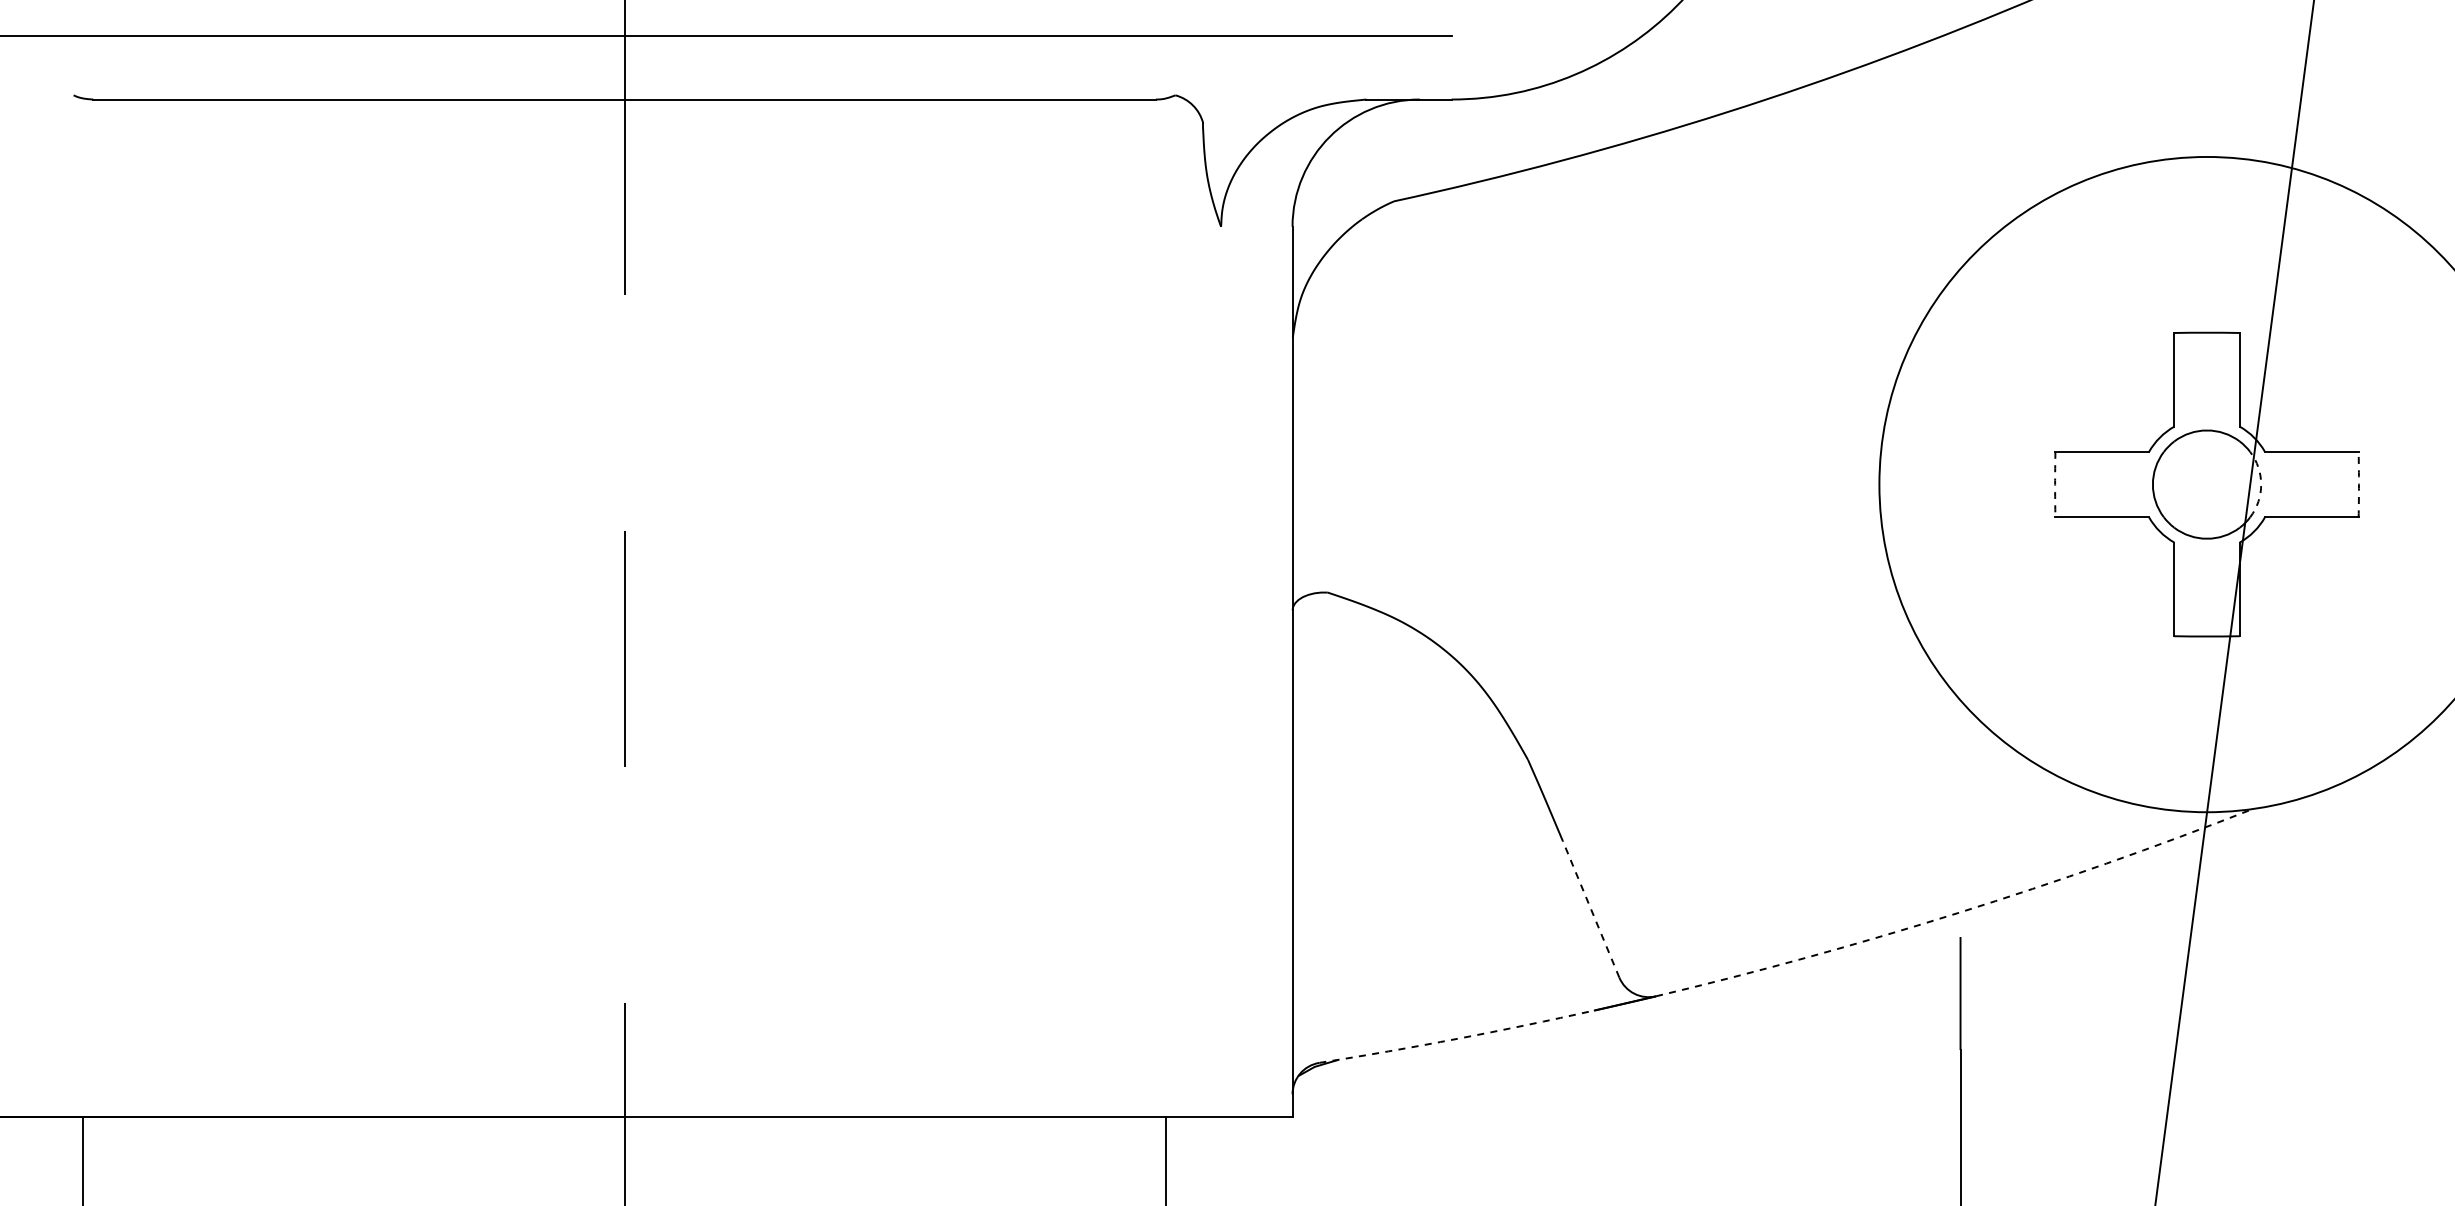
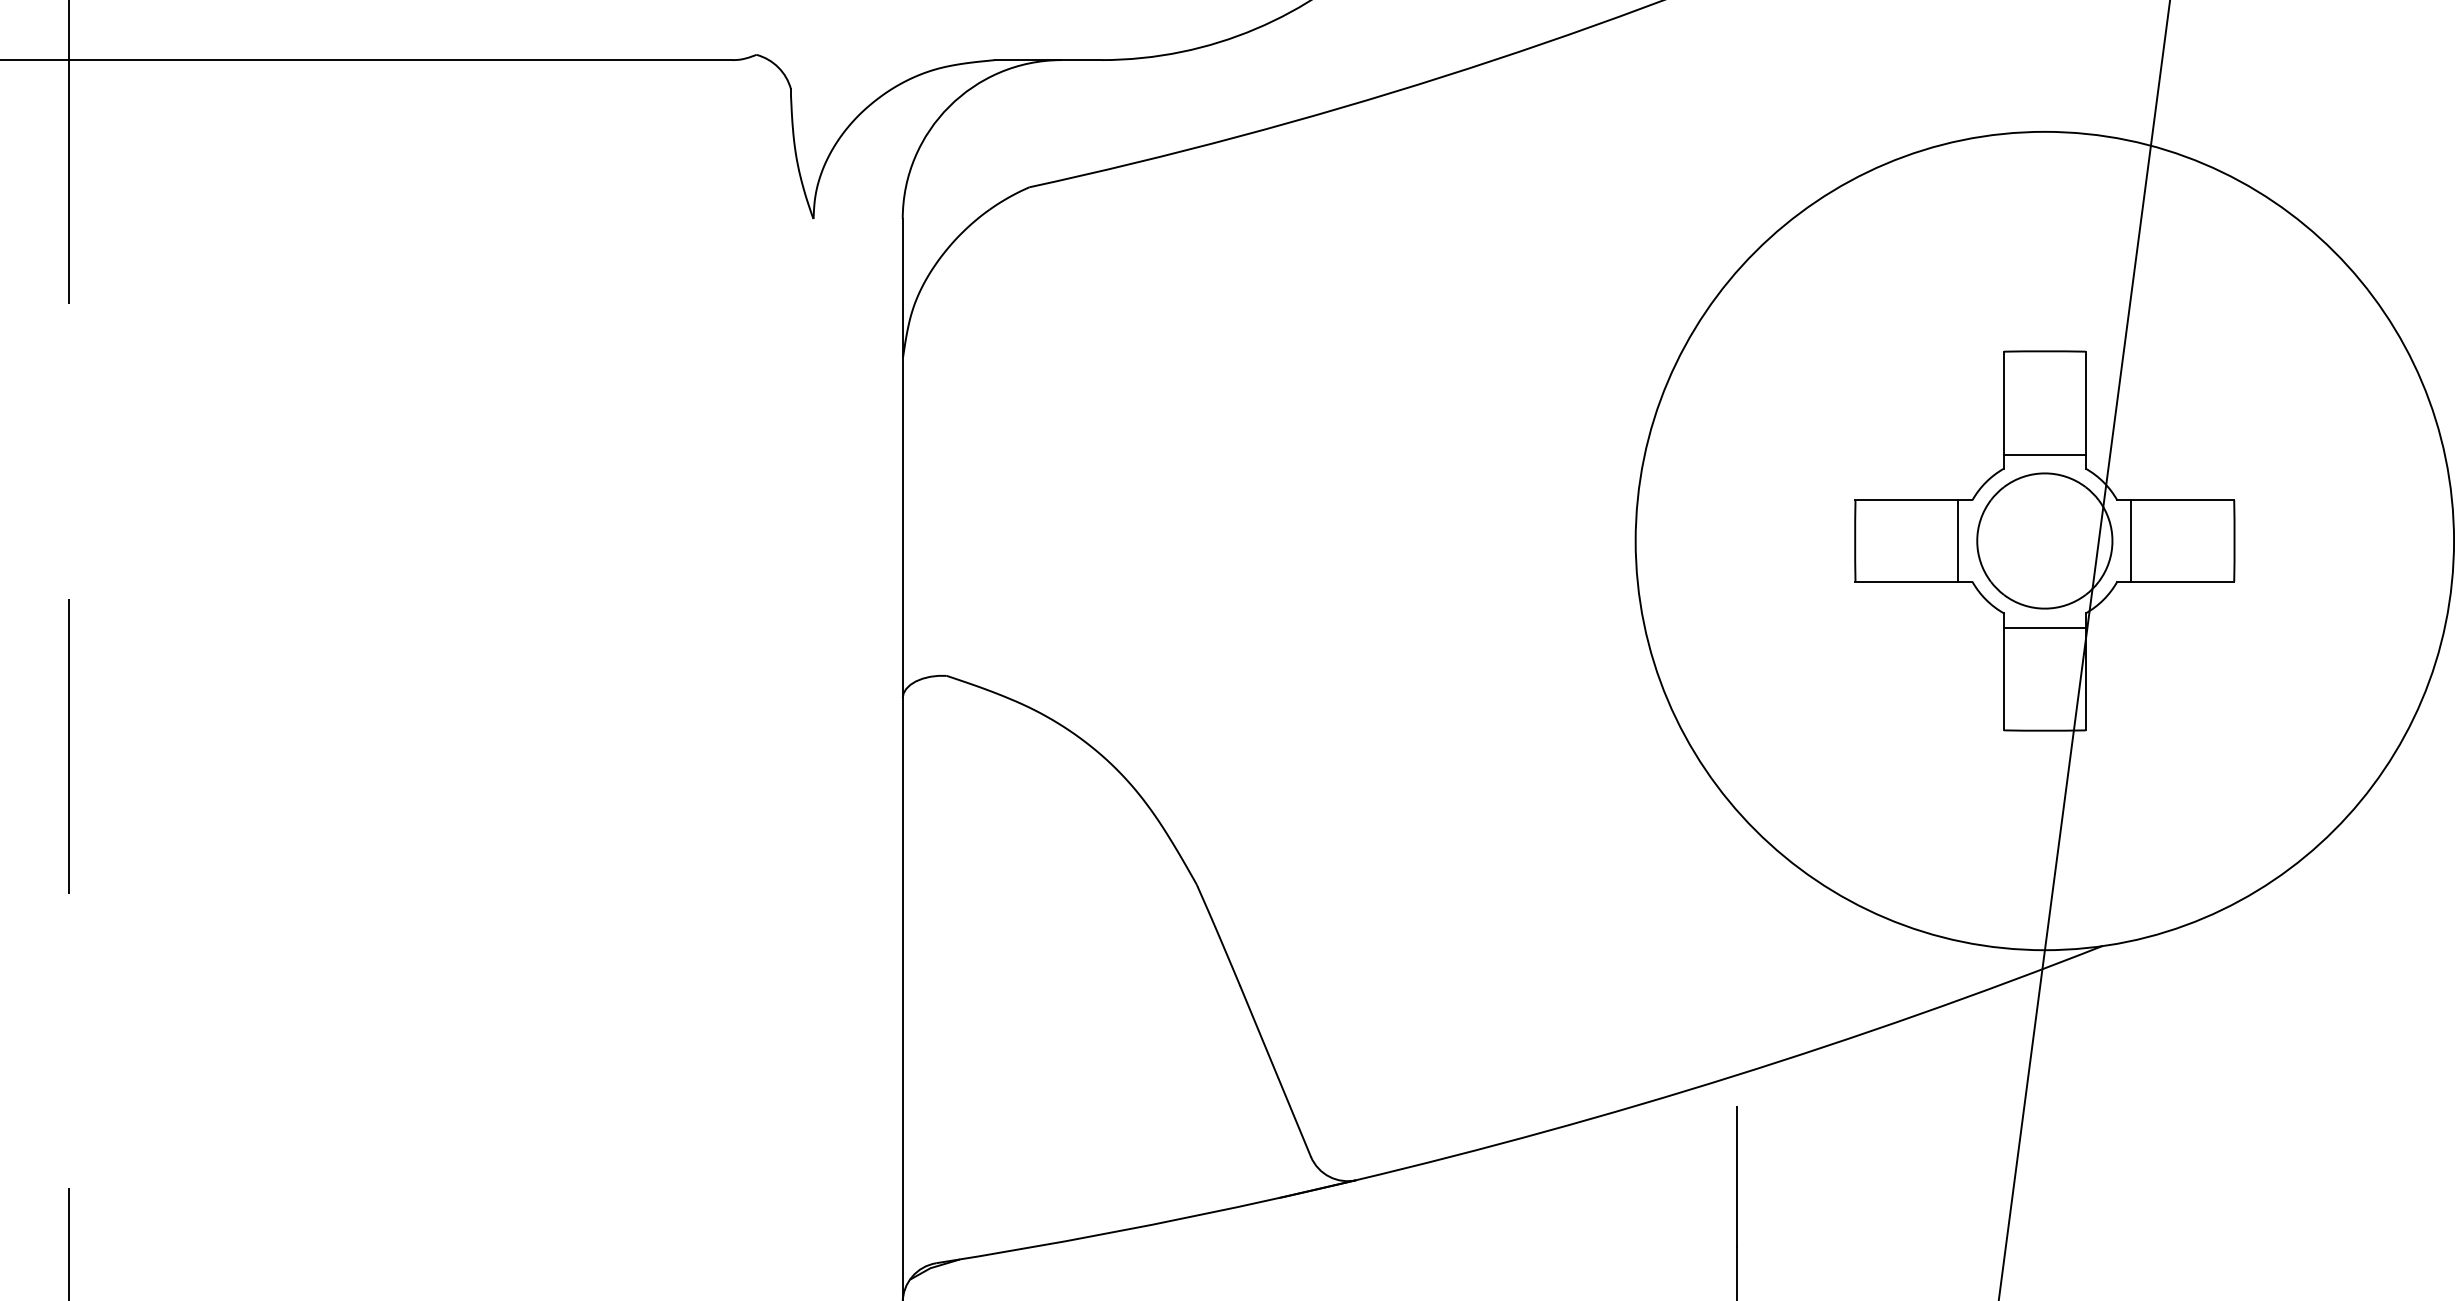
line: (2206, 415) -> (2044, 454), added
arc: (2055, 484) -> (1855, 540), dashed -> solid
line: (2137, 484) -> (1958, 540), added
arc: (2261, 484) -> (2112, 540), dashed -> solid
line: (2276, 484) -> (2131, 540), added
arc: (2358, 484) -> (2234, 540), dashed -> solid
line: (2206, 553) -> (2044, 627), added
line: (1591, 909) -> (1276, 1071), dashed -> solid
arc: (1957, 913) -> (1733, 1076), dashed -> solid
arc: (1457, 1038) -> (1108, 1232), dashed -> solid

